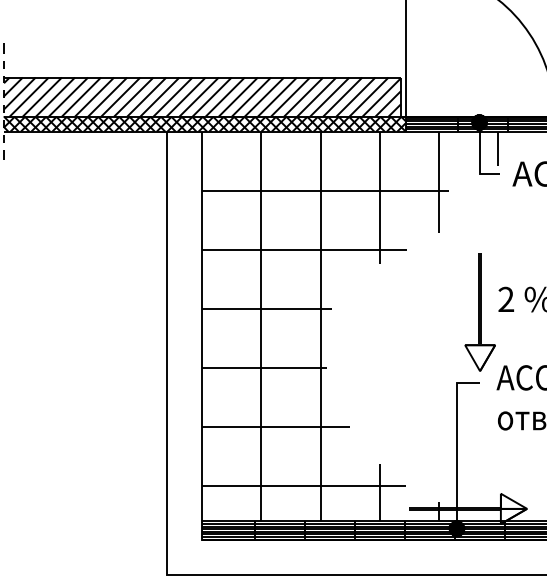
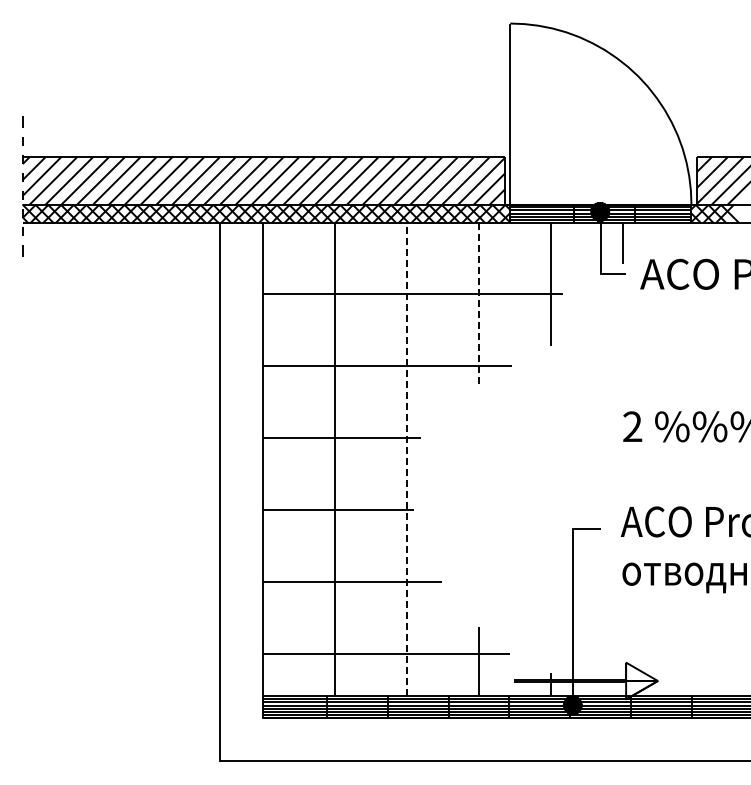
line: (379, 198) -> (478, 303), solid -> dashed
part: (479, 312) -> (600, 442), removed
line: (320, 326) -> (407, 459), solid -> dashed

